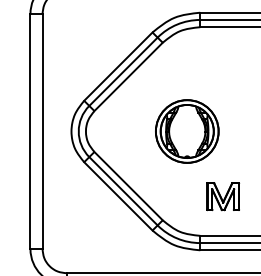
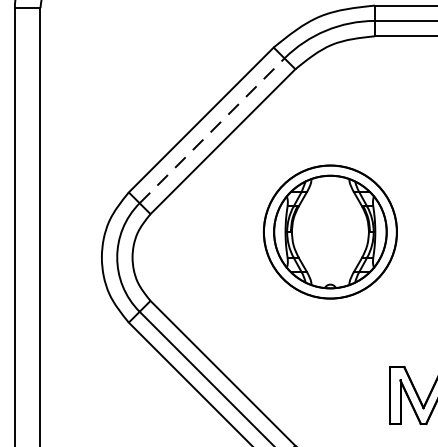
line: (123, 71) -> (212, 130), solid -> dashed
part: (187, 131) -> (330, 232), moved

